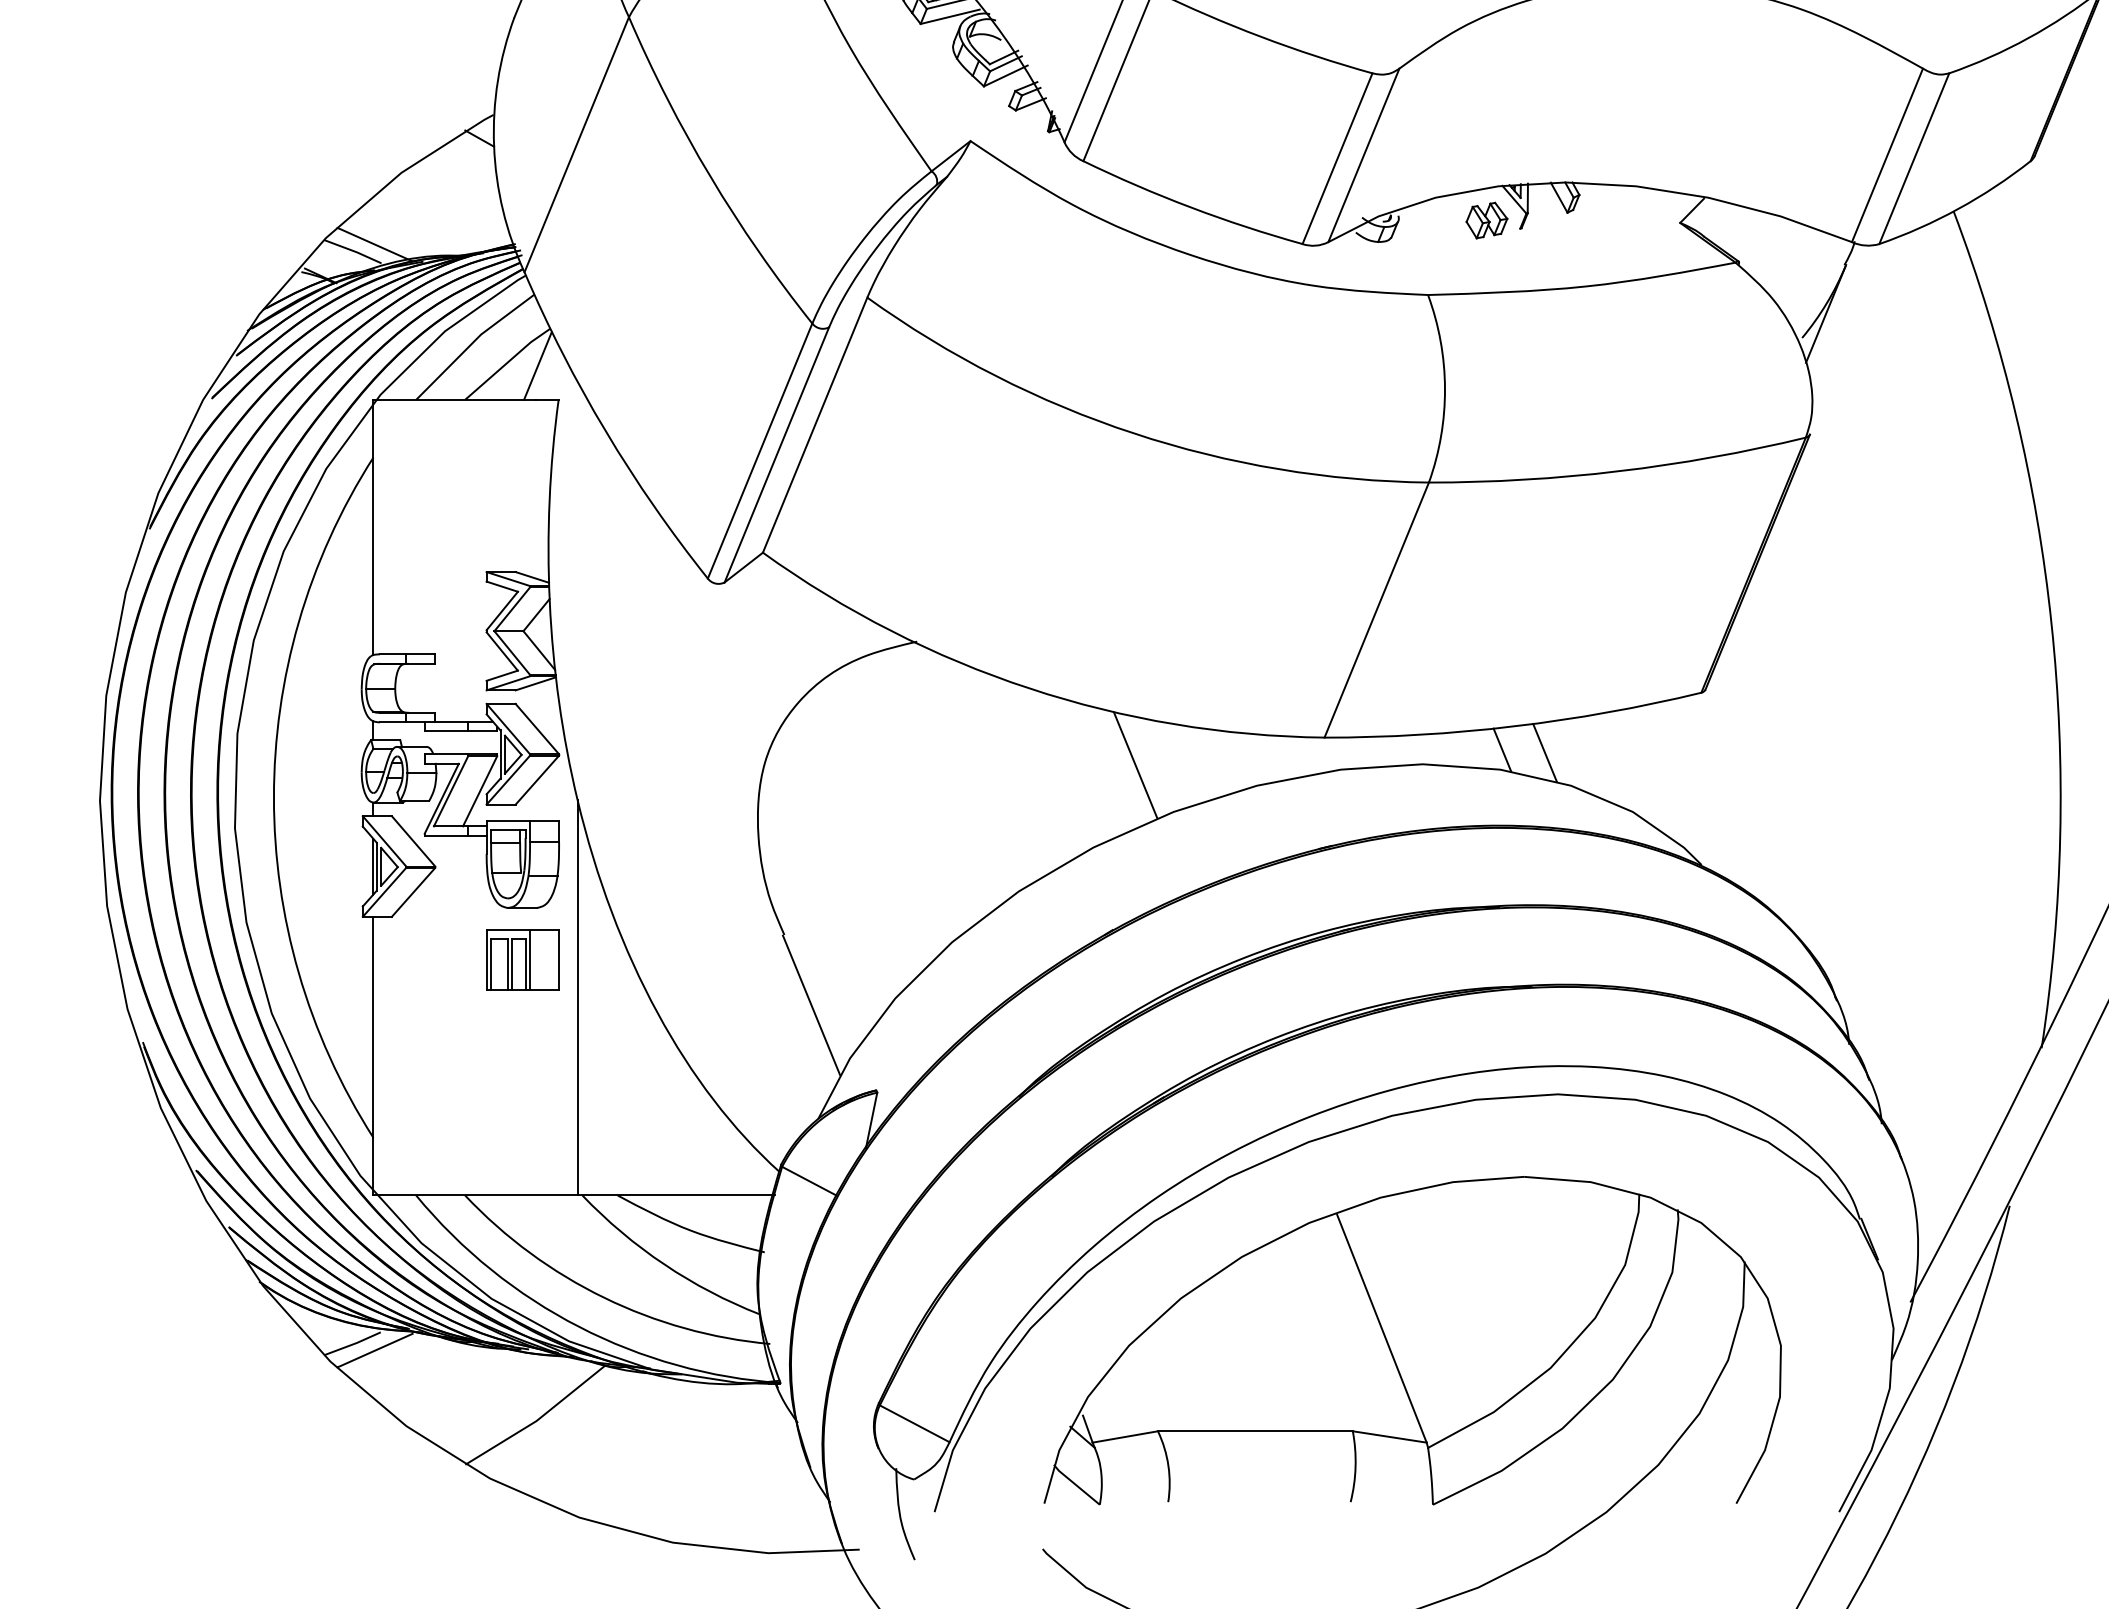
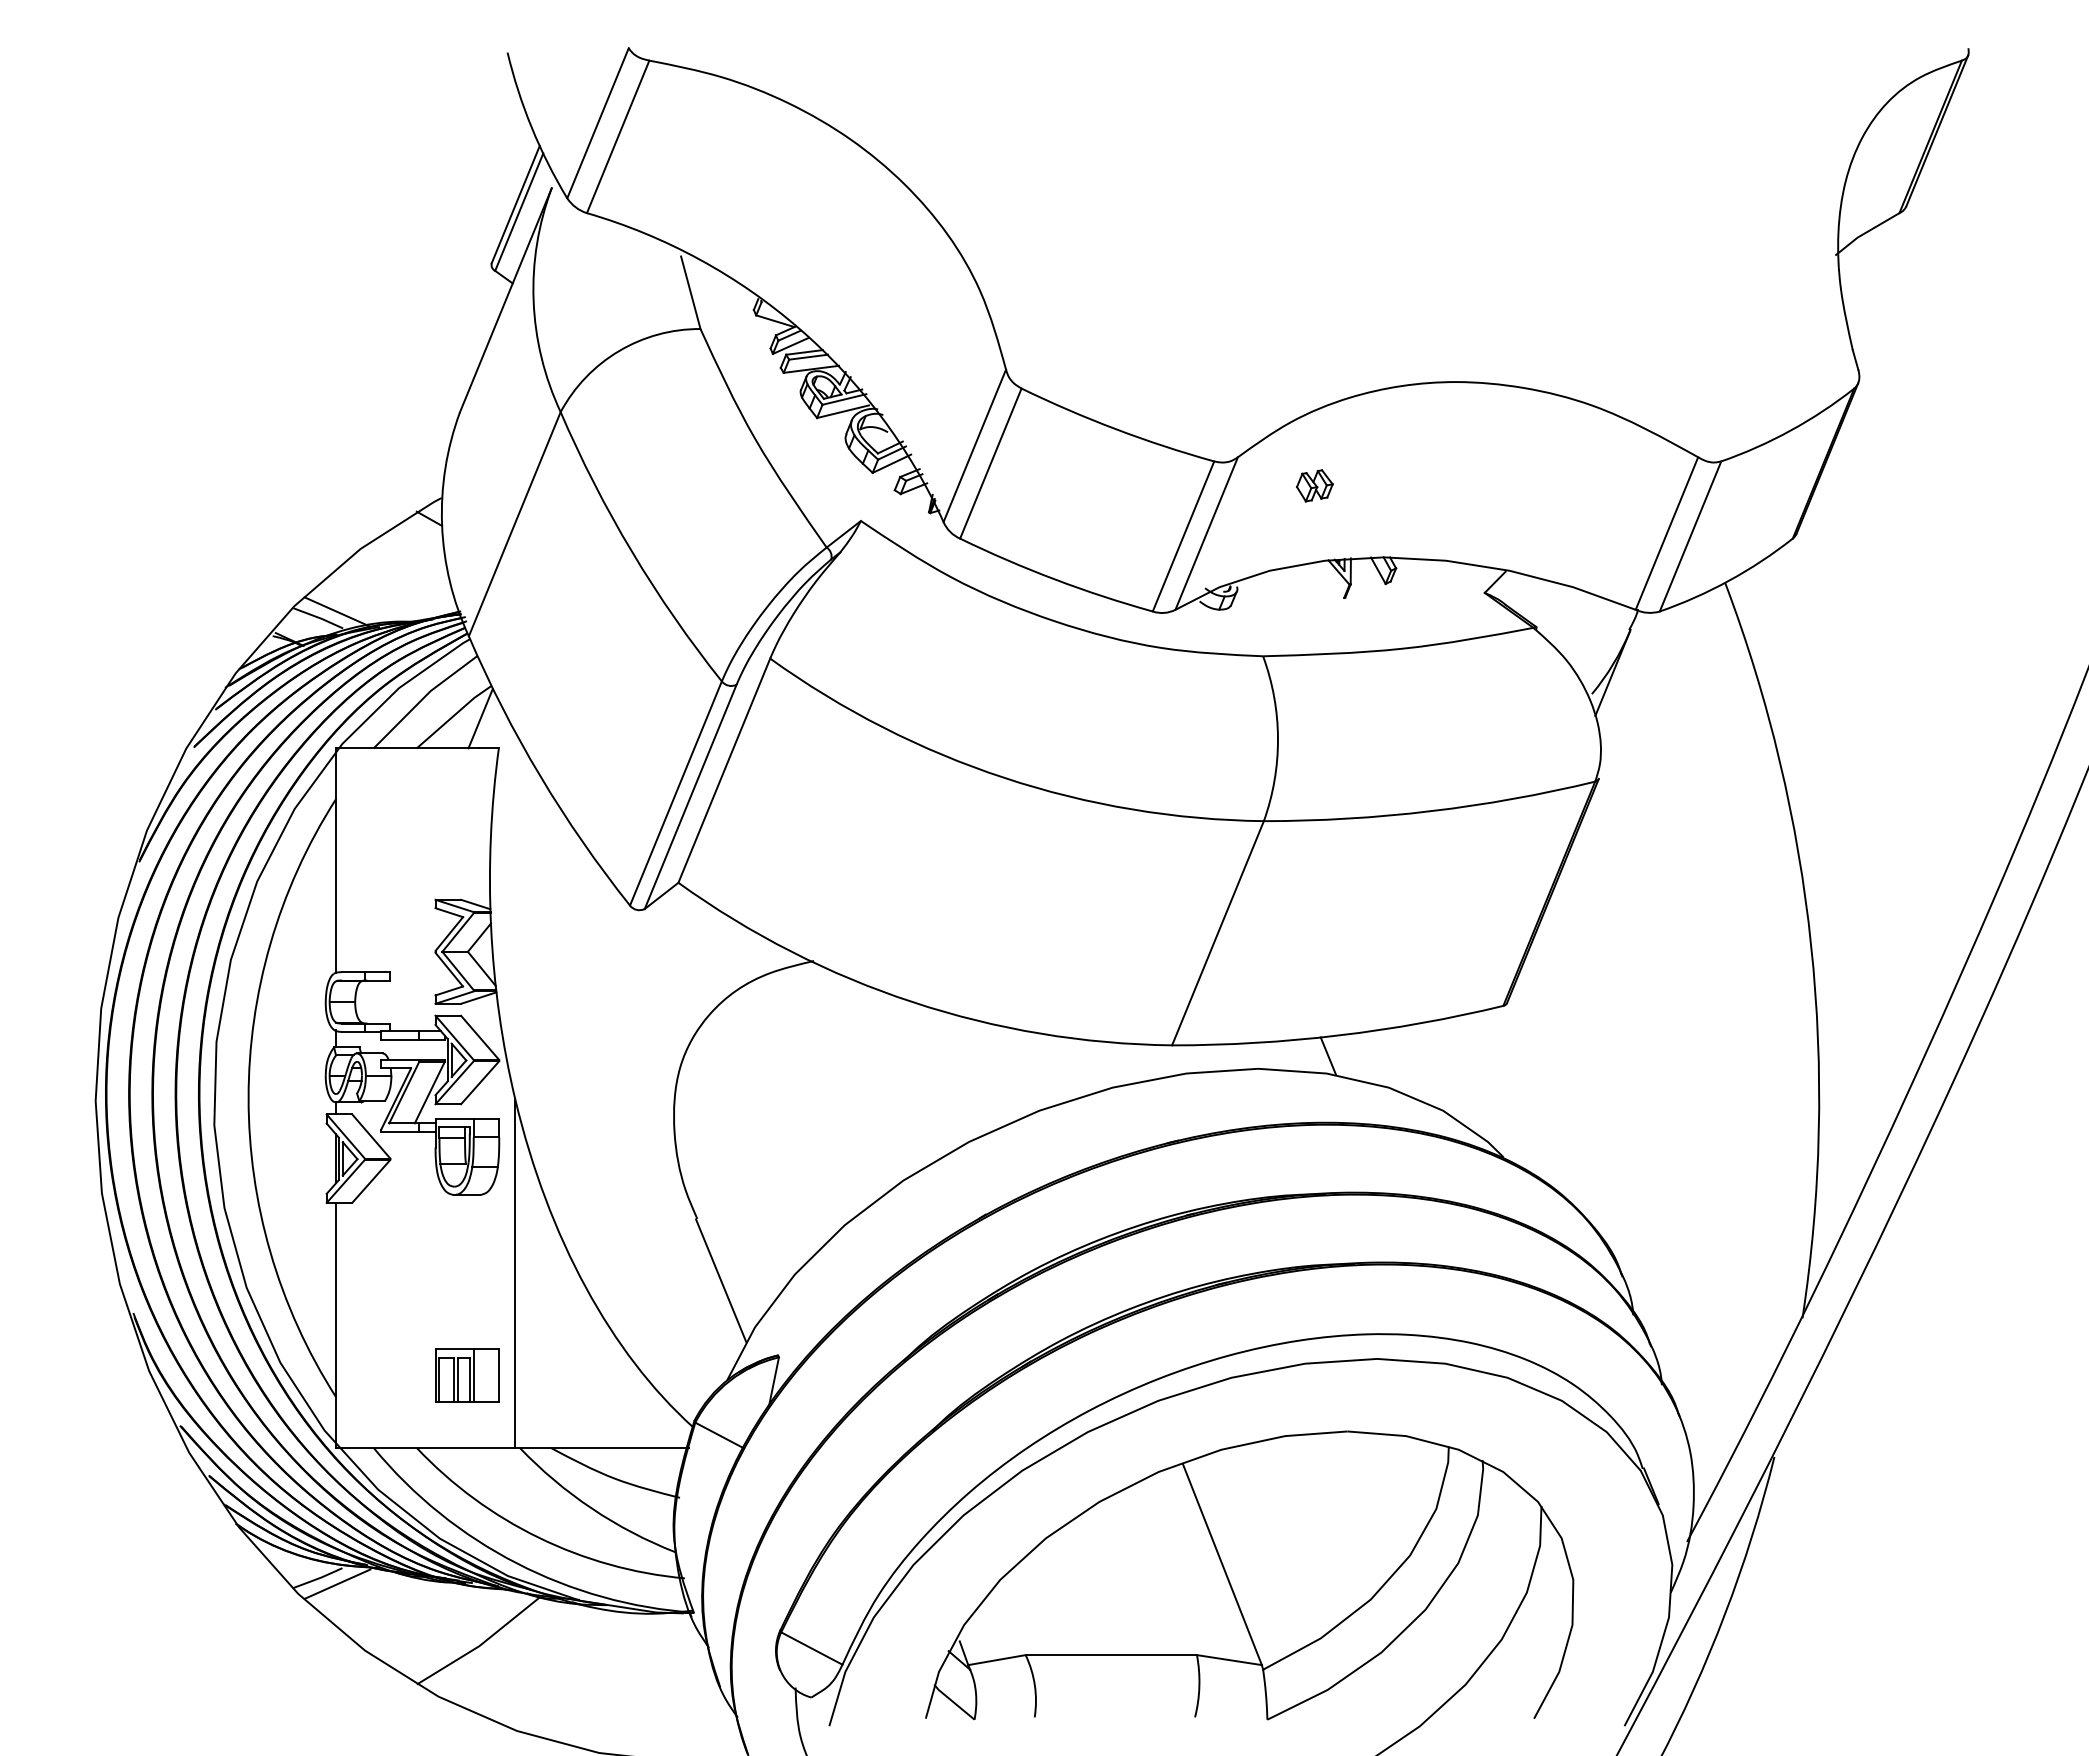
part: (1486, 220) -> (1314, 485), moved
line: (1544, 752) -> (1365, 1058), removed
line: (1136, 765) -> (1006, 1069), removed
part: (522, 959) -> (467, 1375), moved

